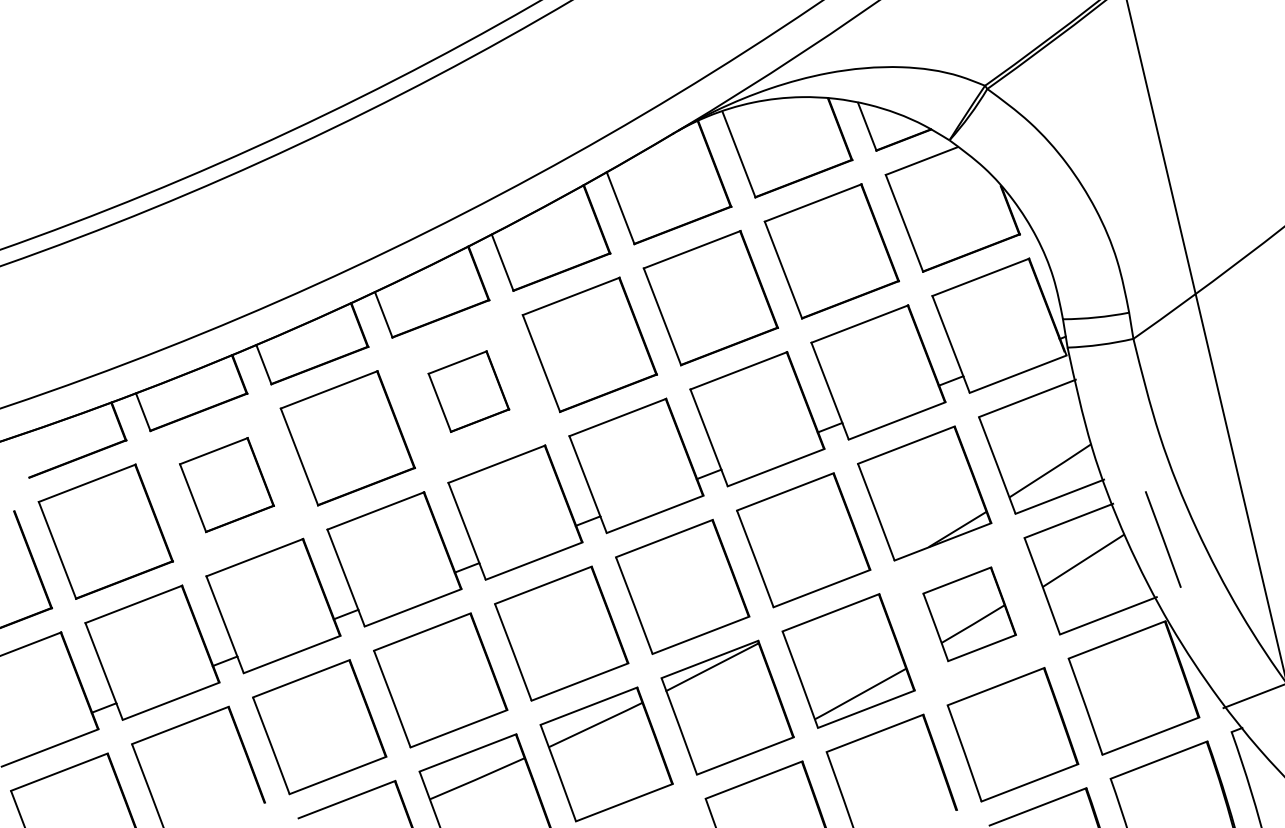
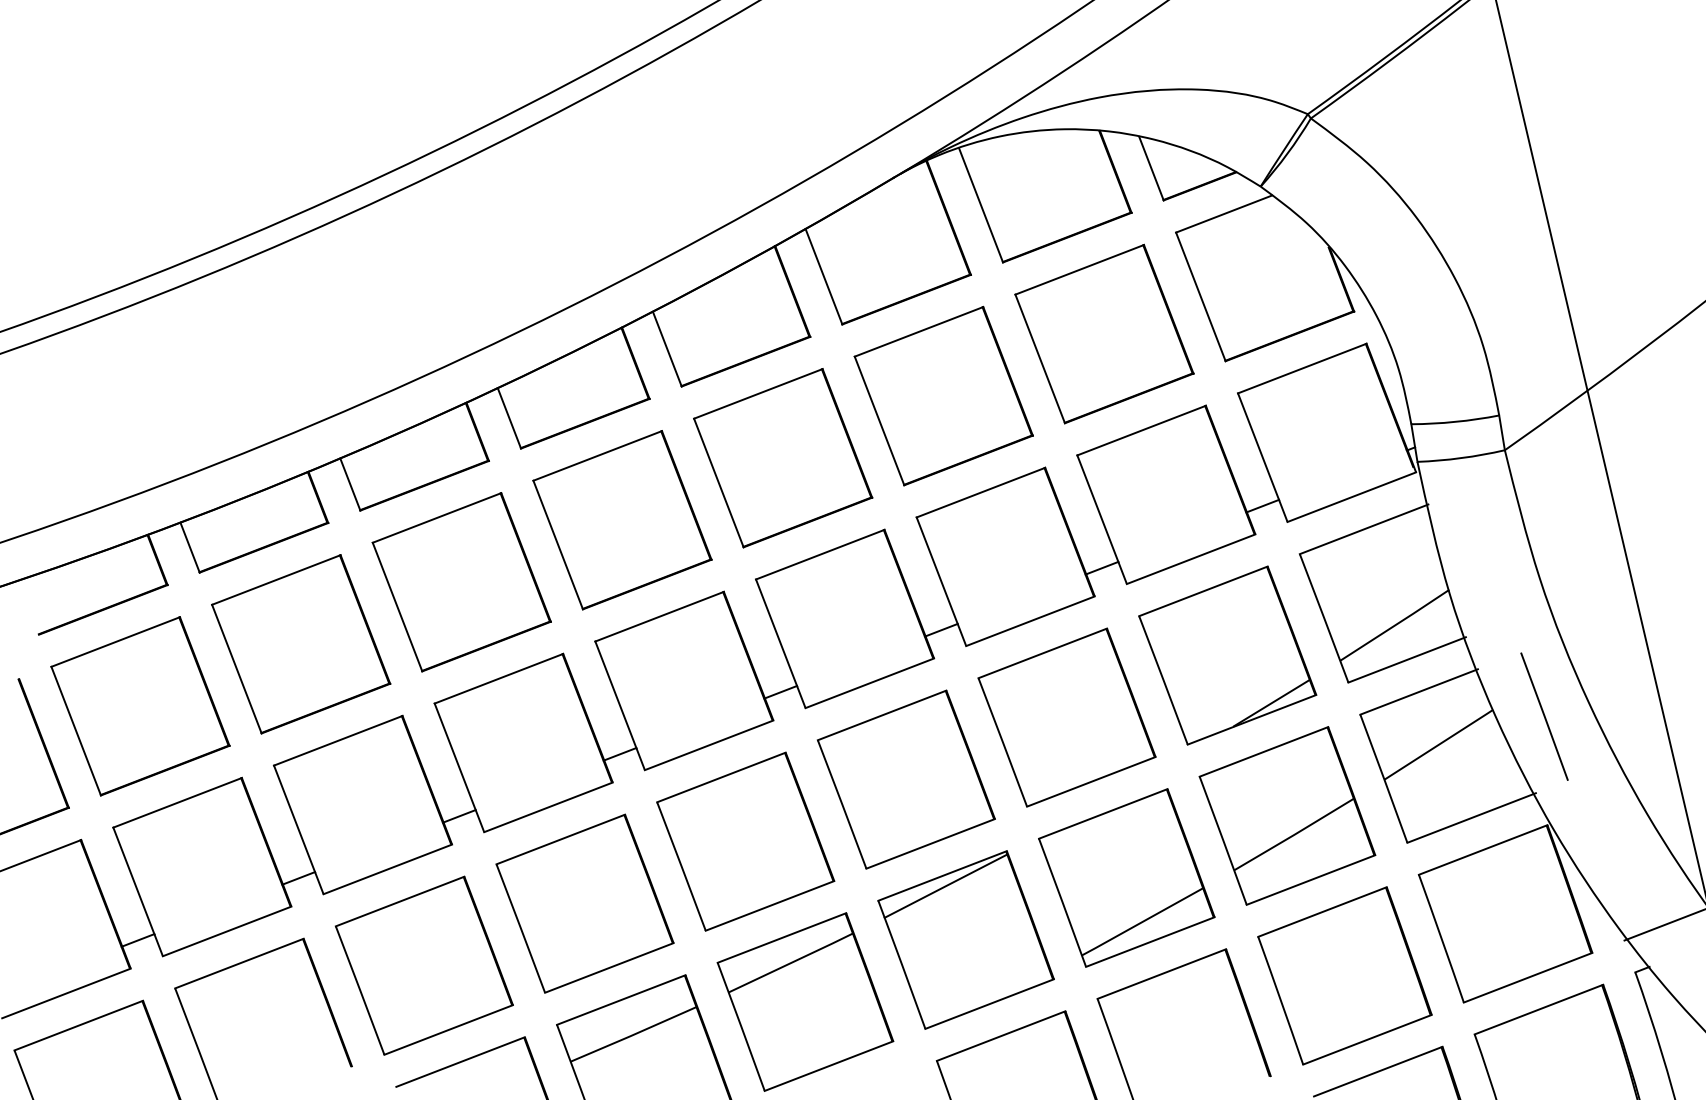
part: (468, 391) -> (622, 520), size x1.67
part: (227, 485) -> (301, 644), size x1.43
part: (969, 613) -> (1287, 815), size x1.43

